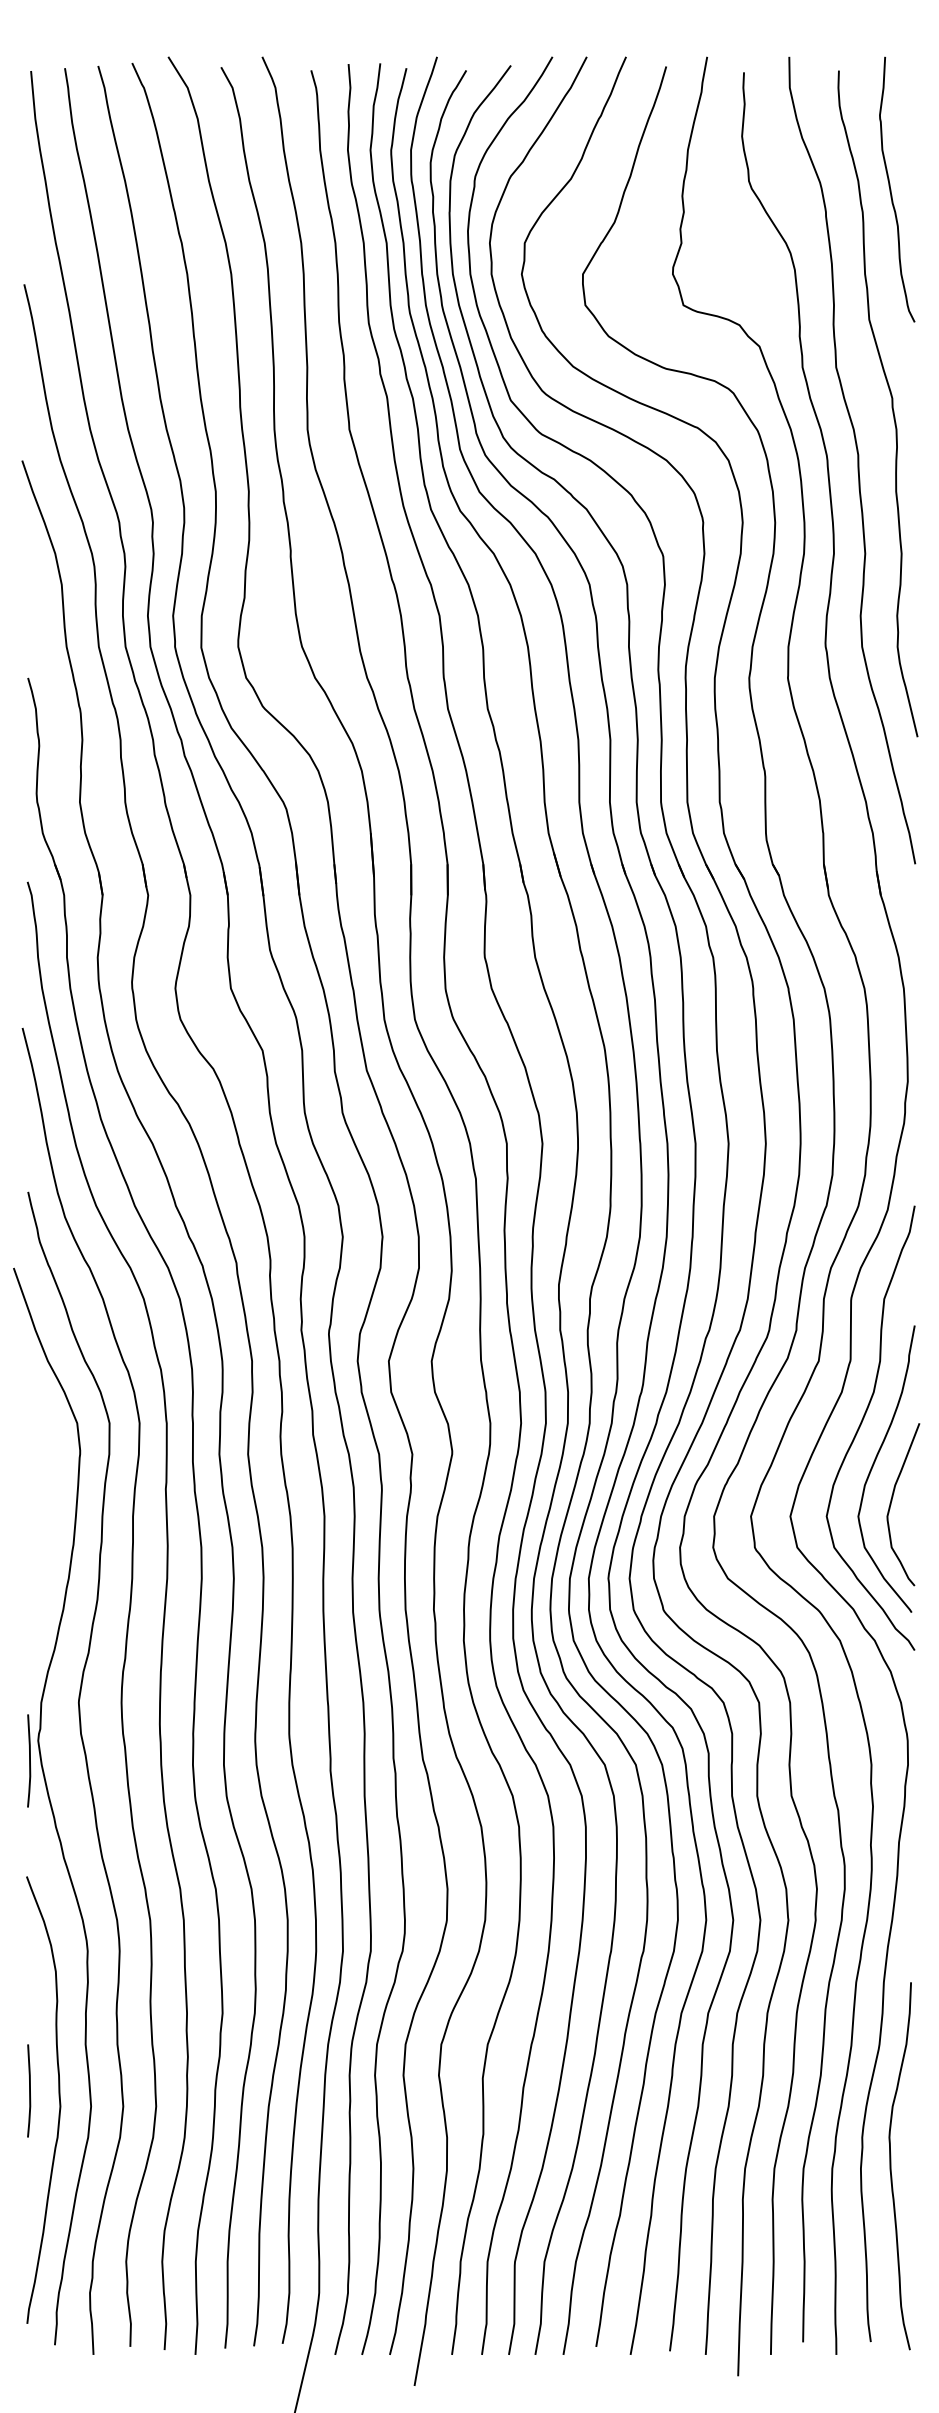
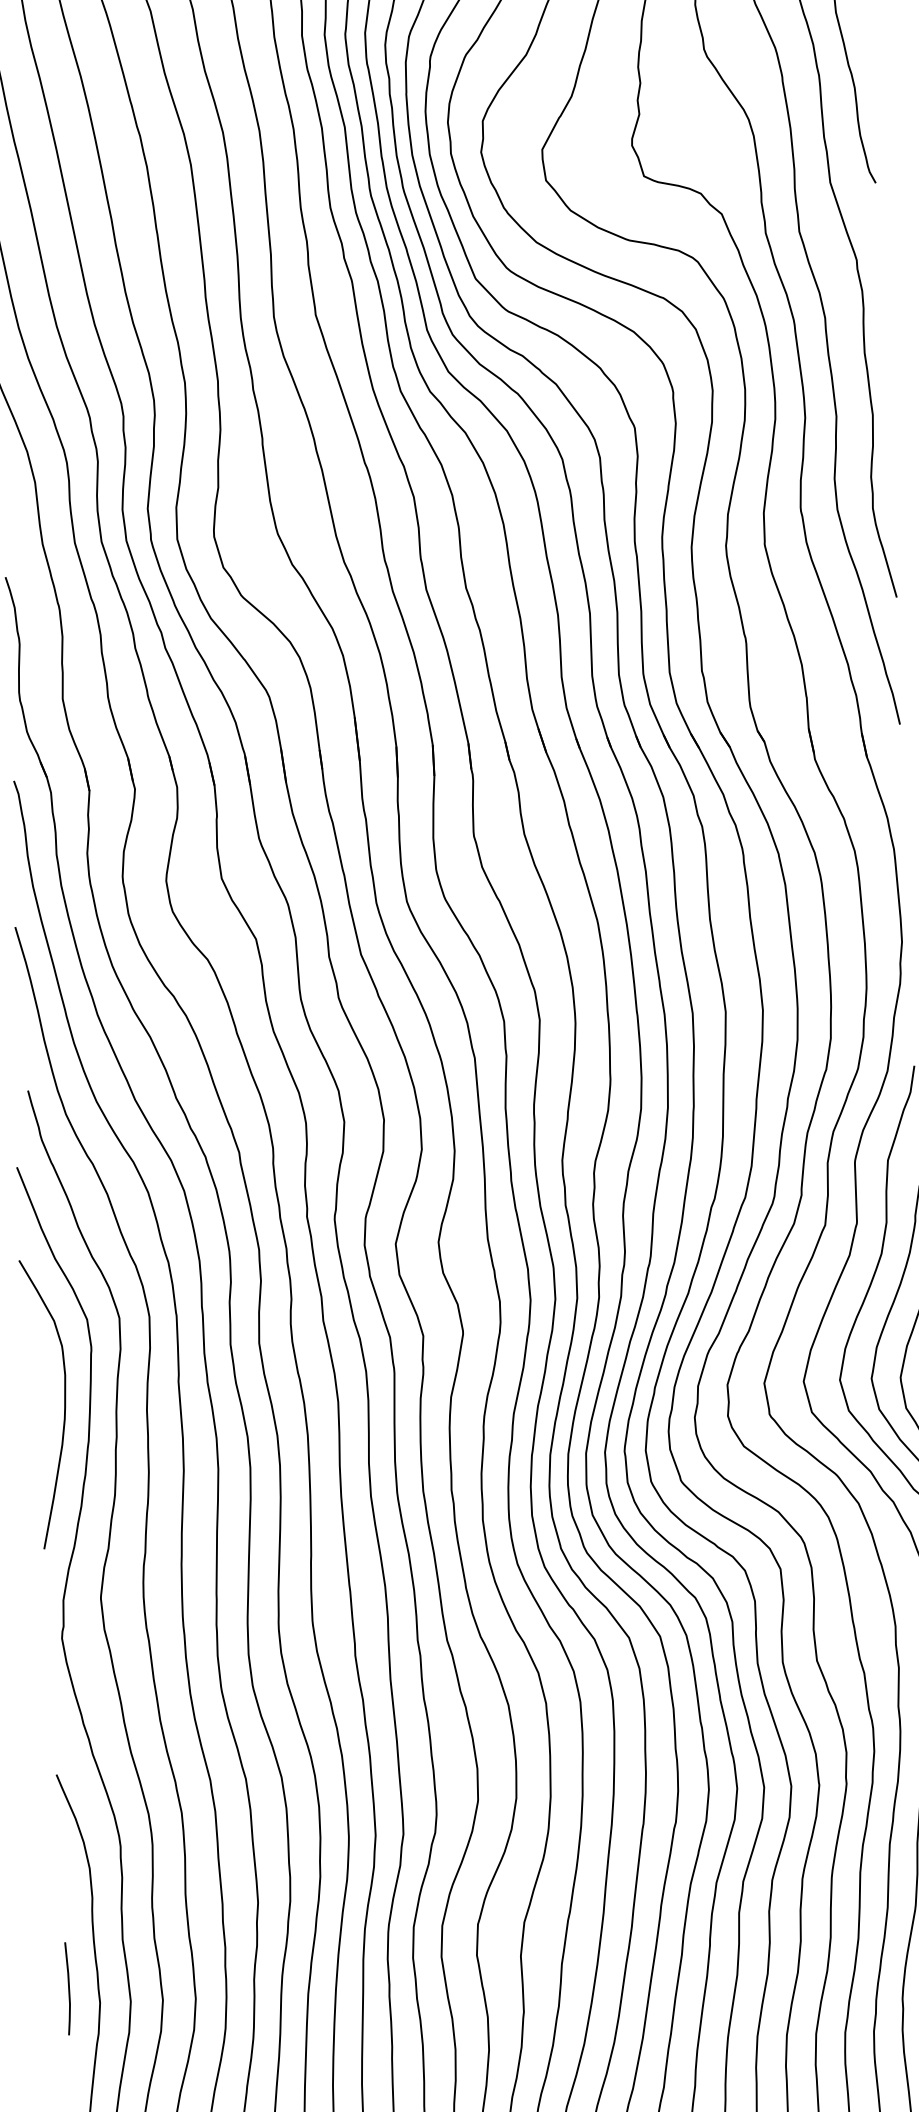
curve: (50, 1505) -> (64, 1402), added
line: (29, 1760) -> (54, 1658), removed

